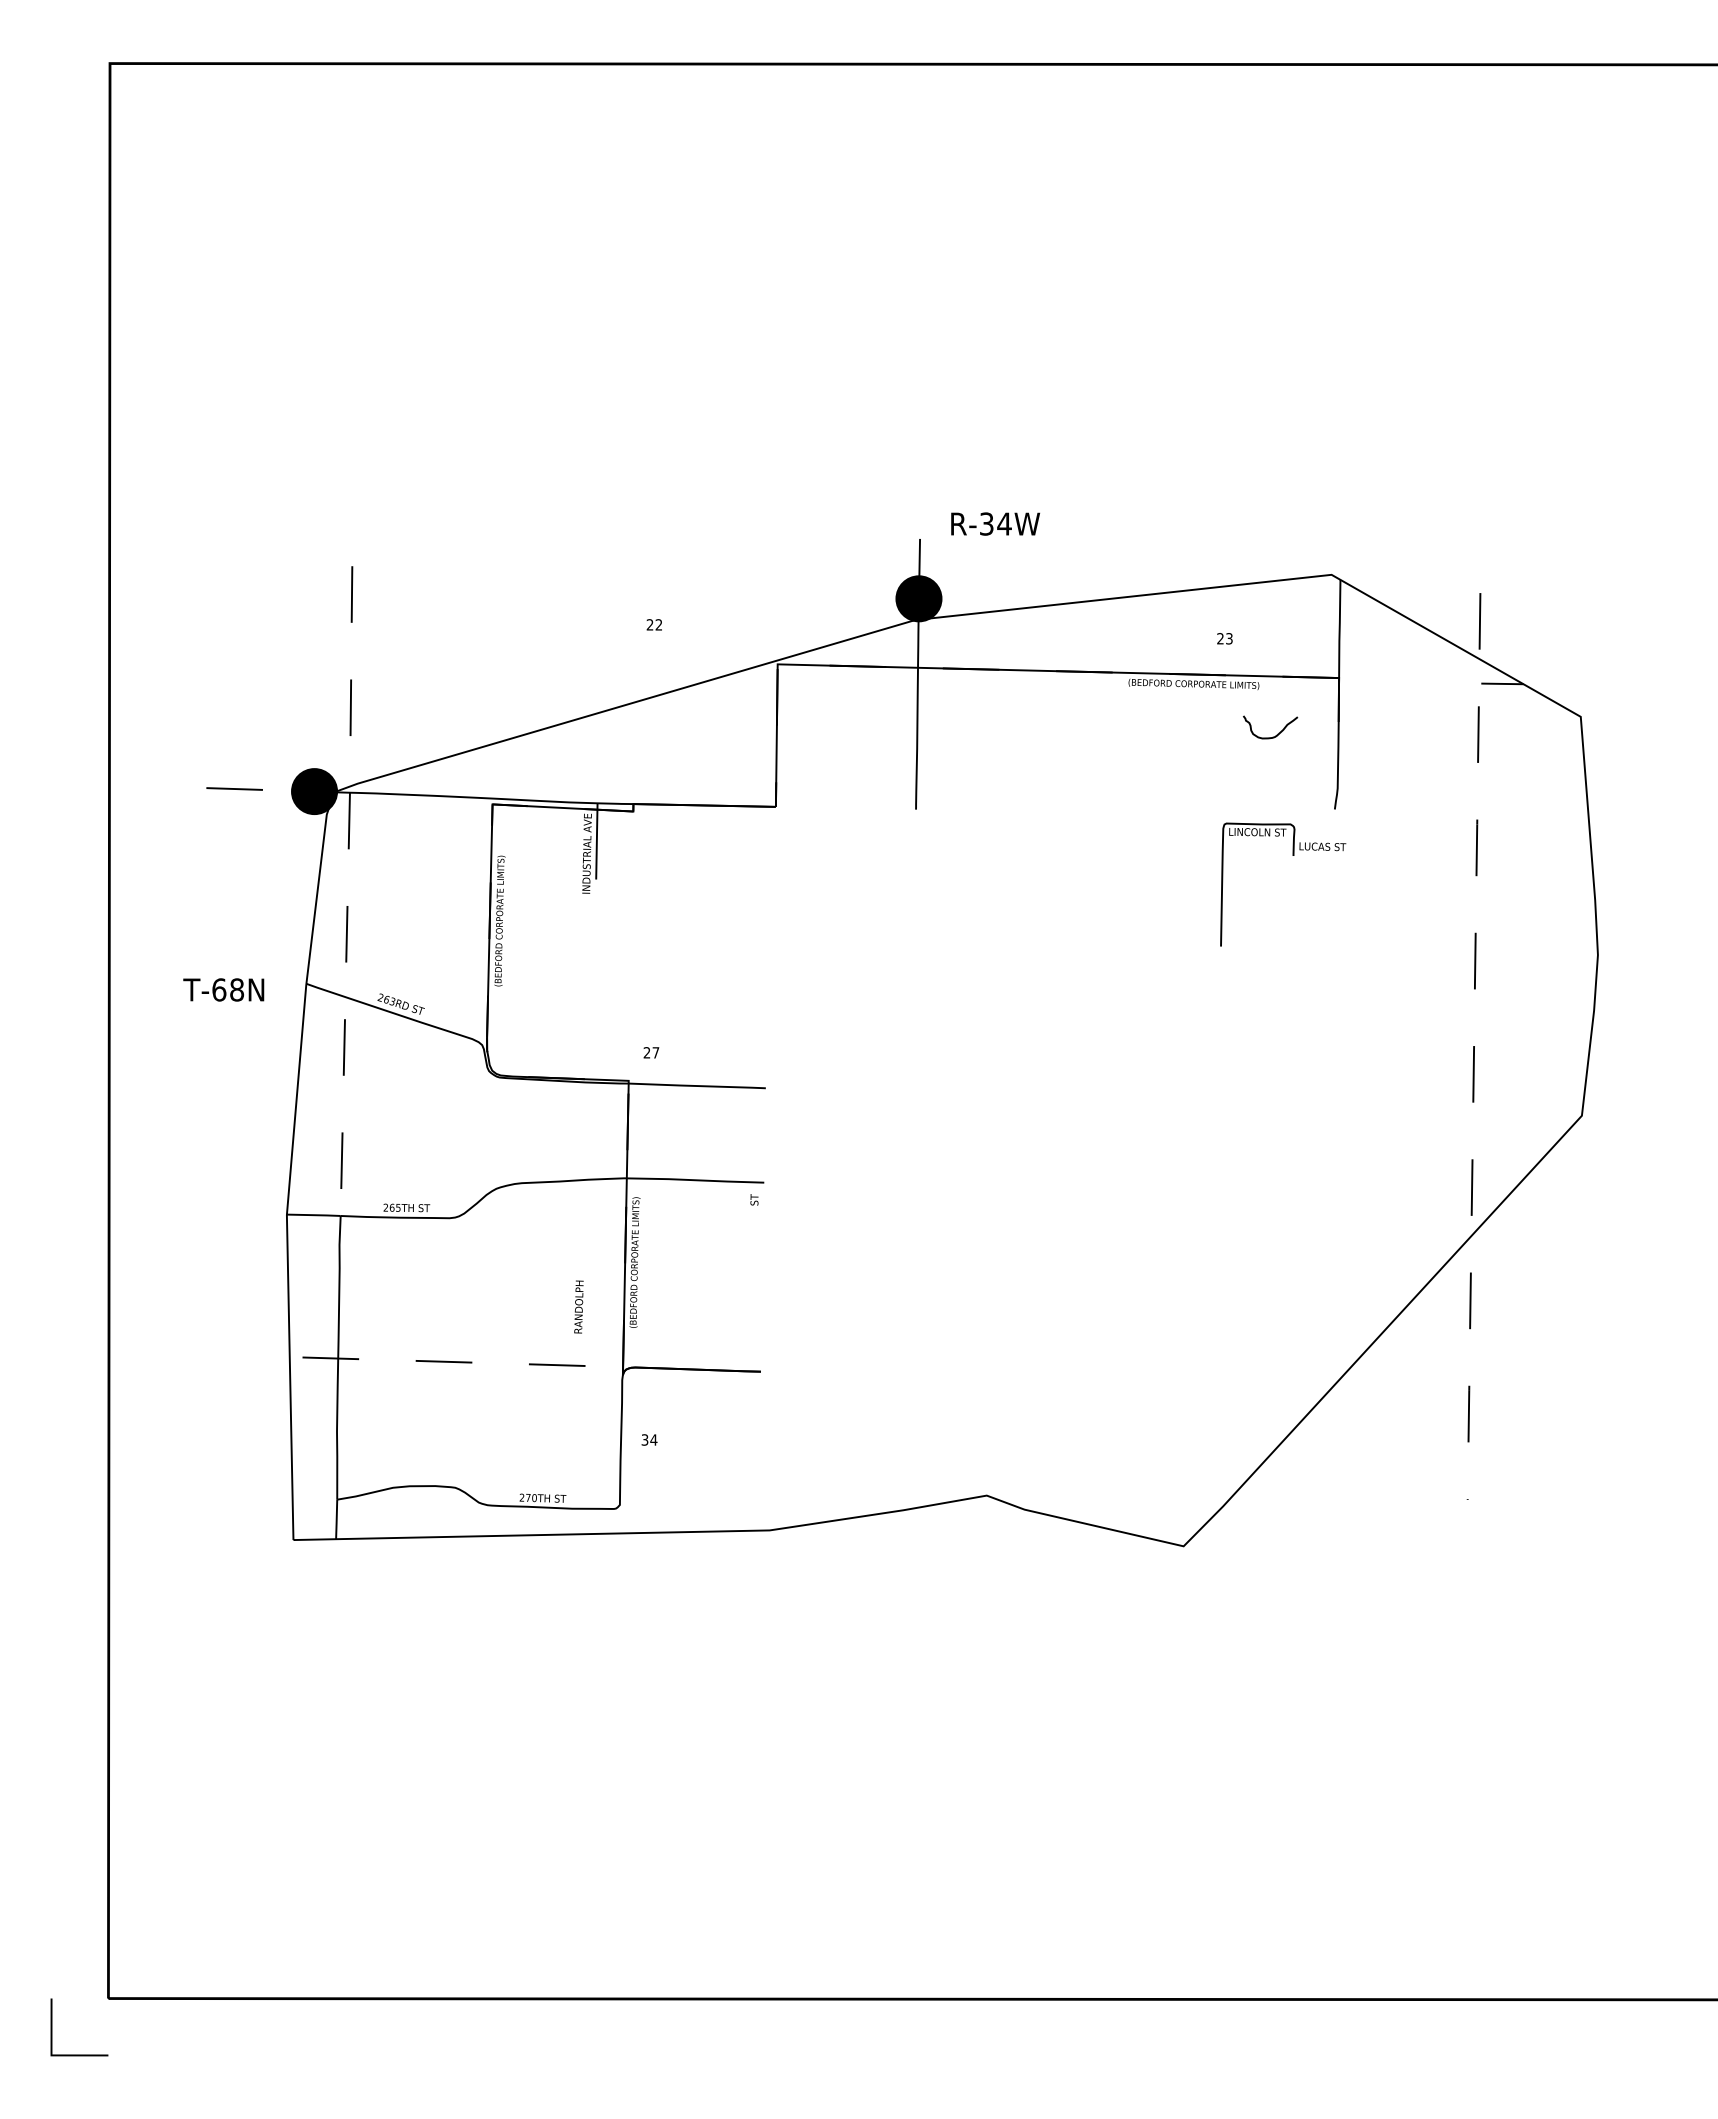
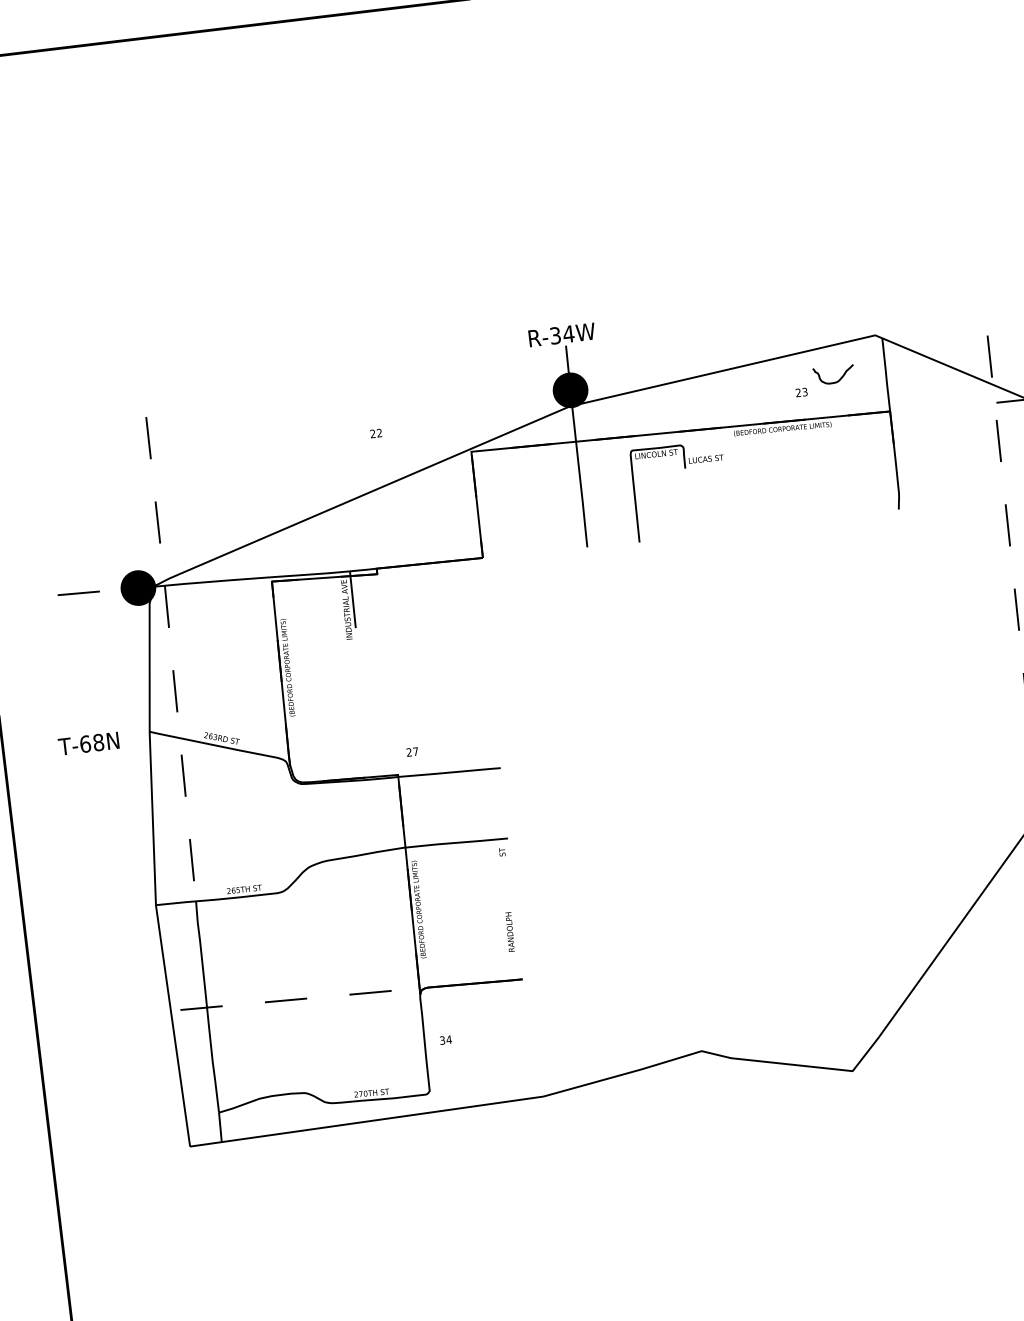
text: (995, 523) -> (561, 334), moved
curve: (1277, 733) -> (839, 378), moved
part: (1292, 855) -> (684, 468), moved
text: (578, 1306) -> (509, 931), moved

